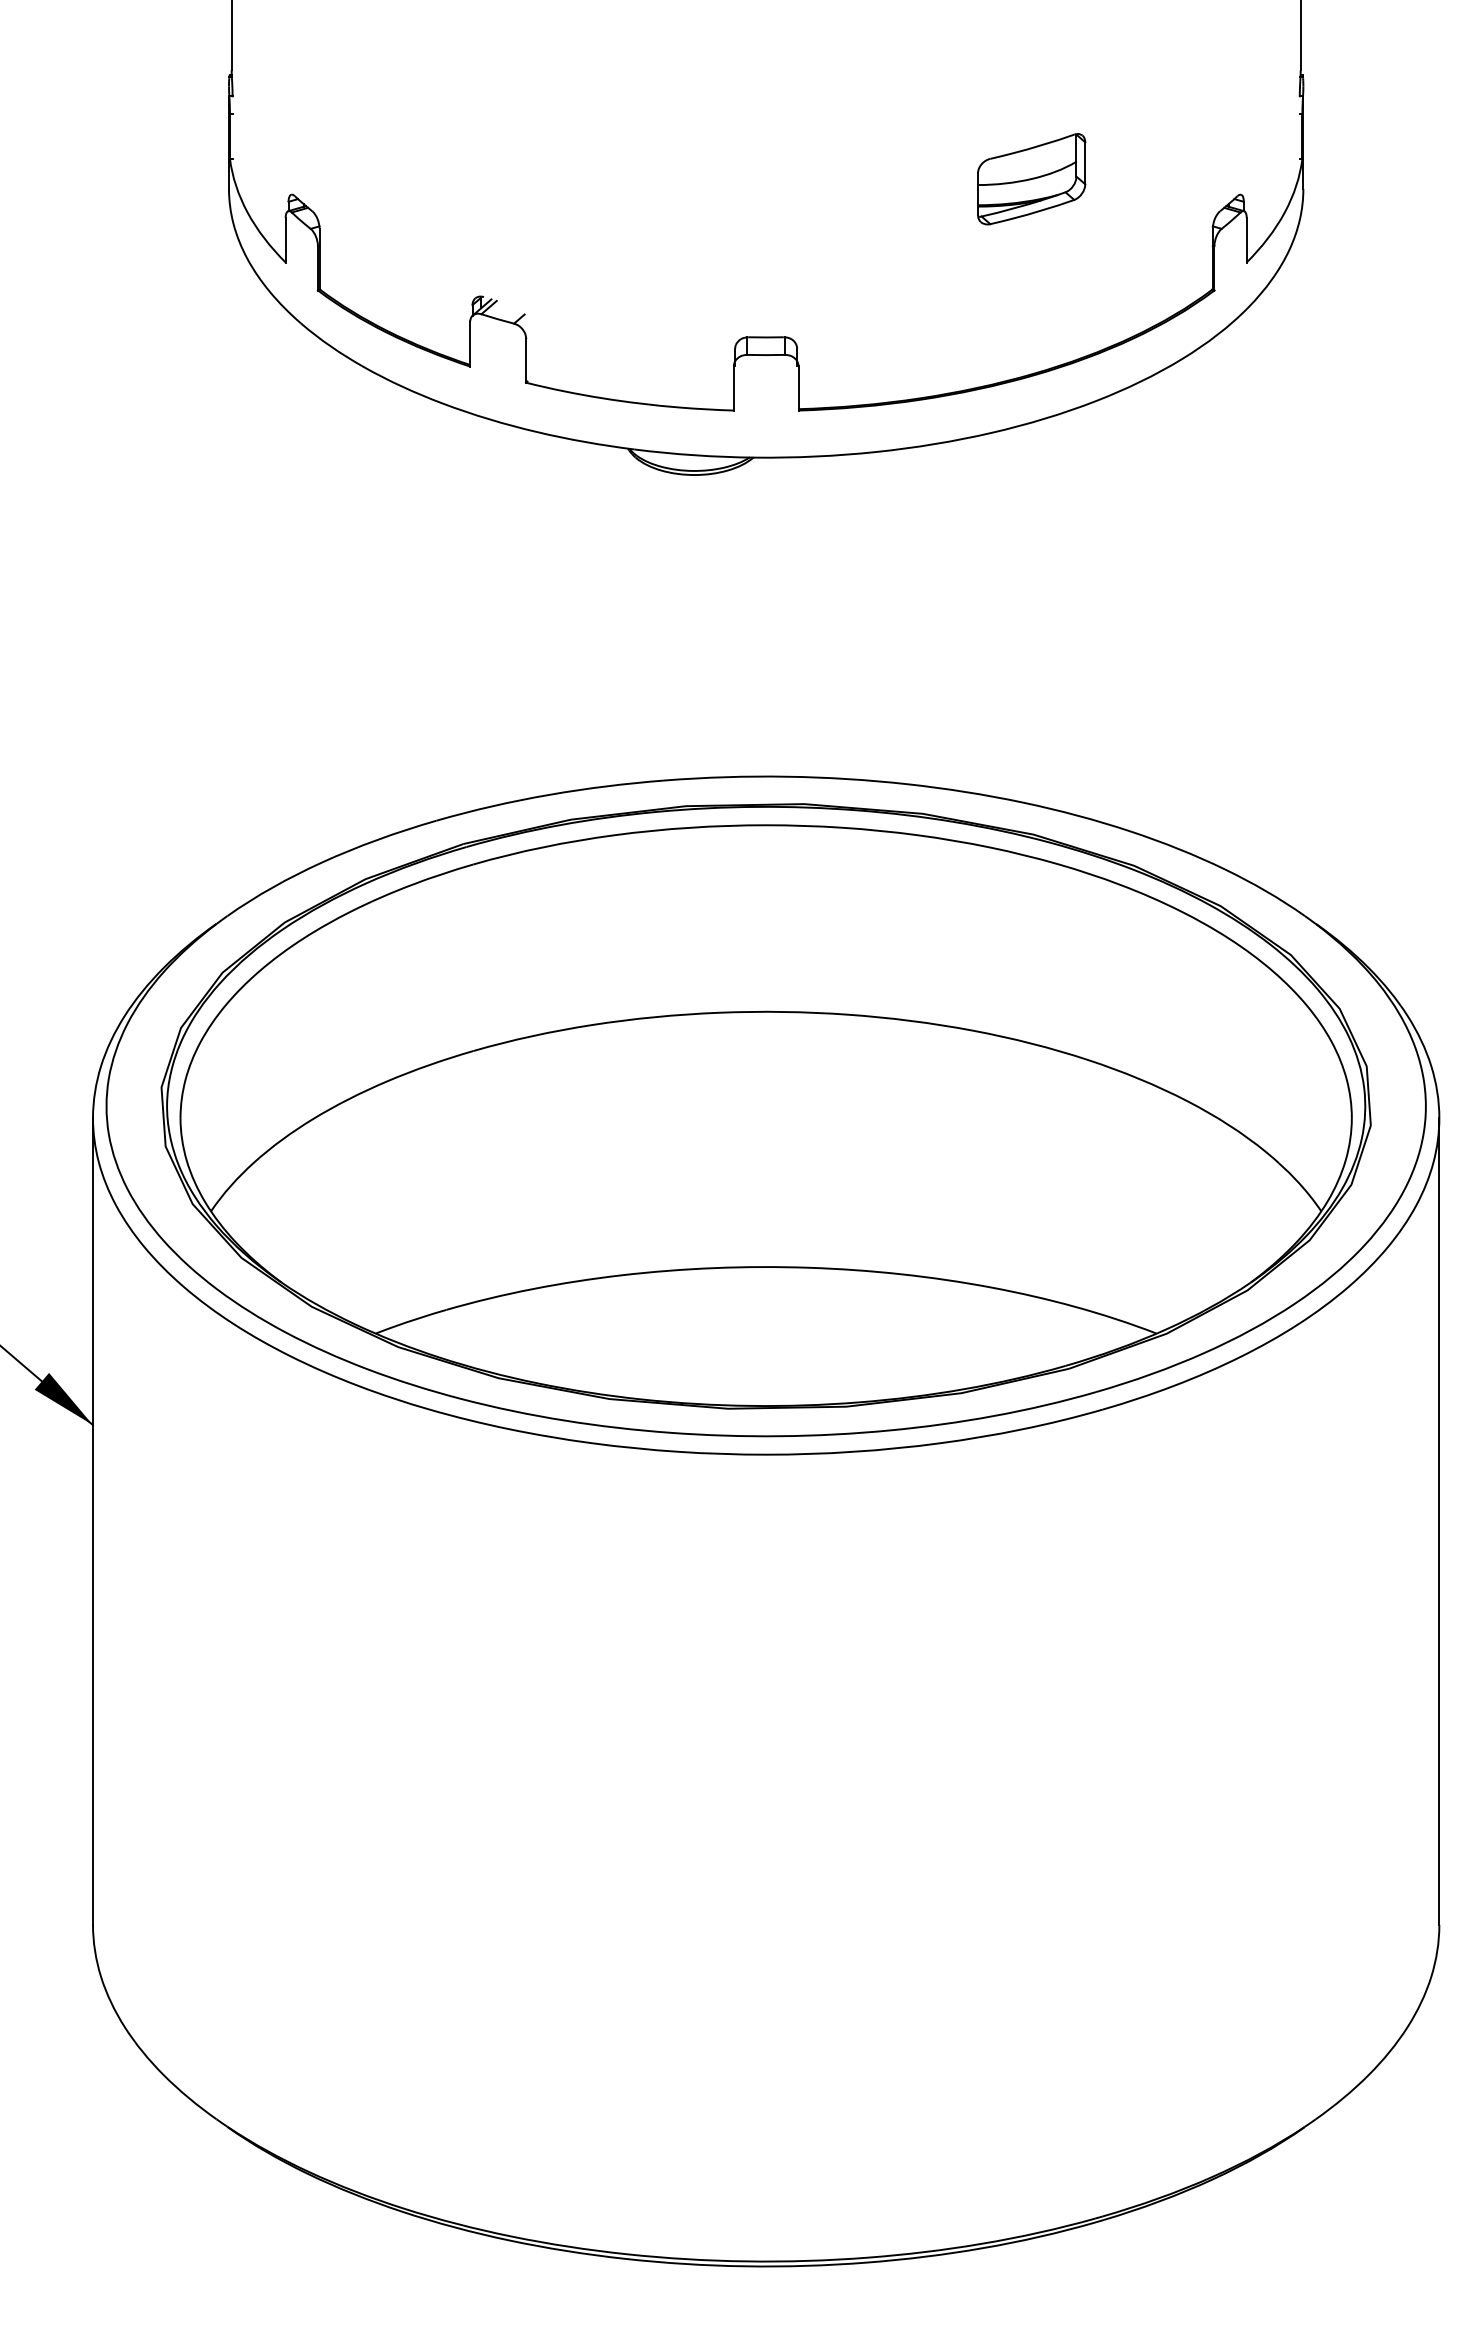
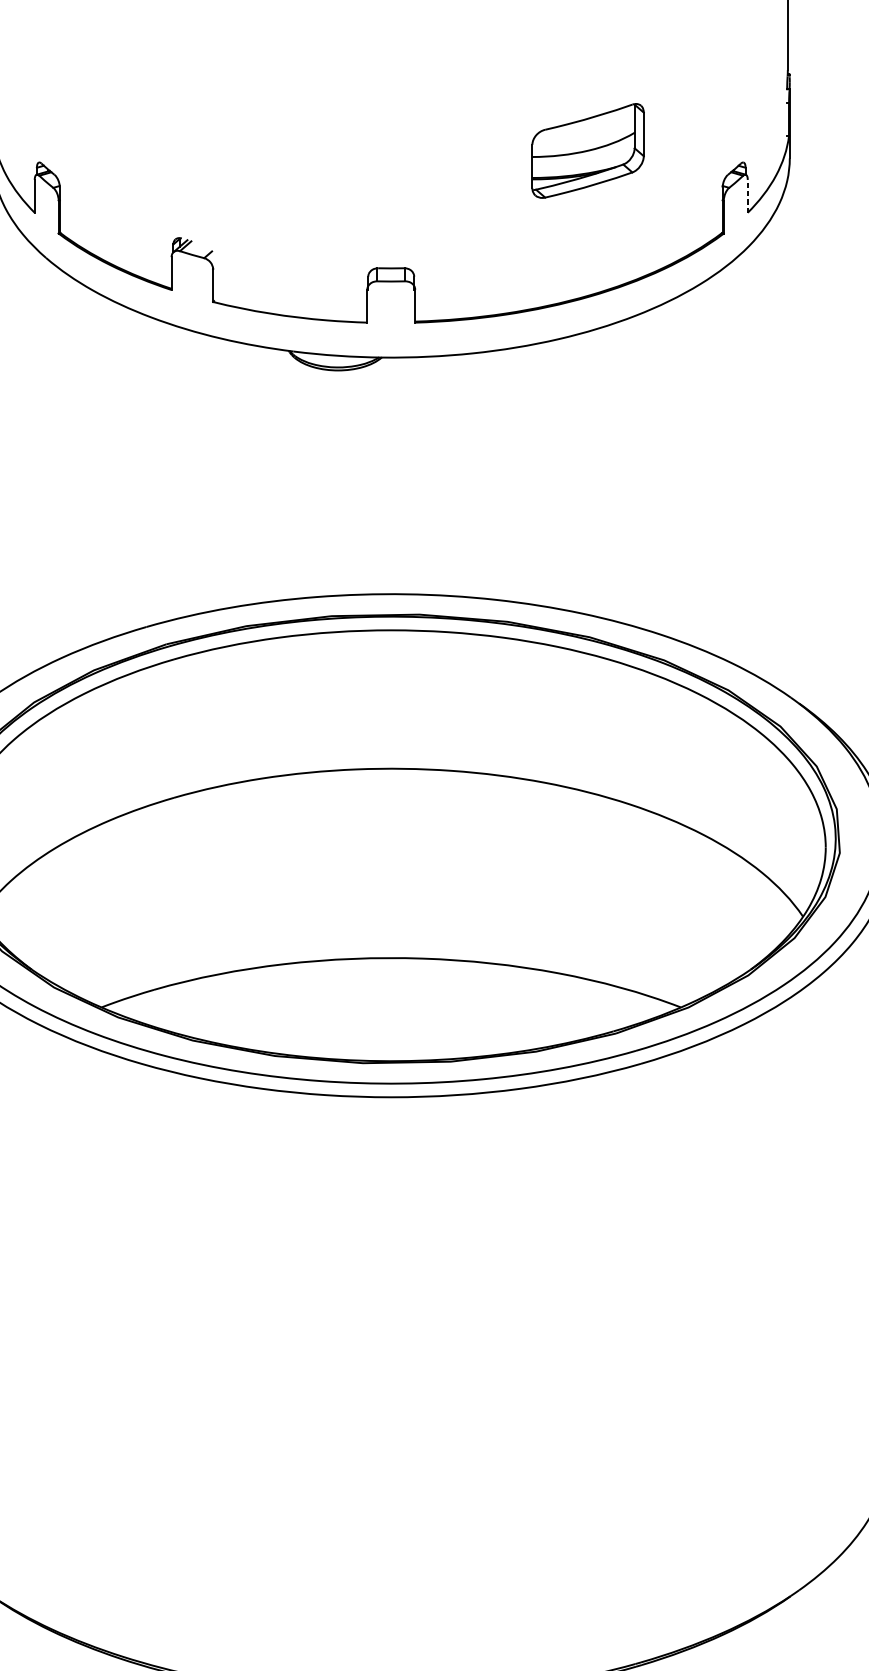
part: (1031, 179) -> (588, 151), size x1.4
line: (1246, 239) -> (747, 195), solid -> dashed

